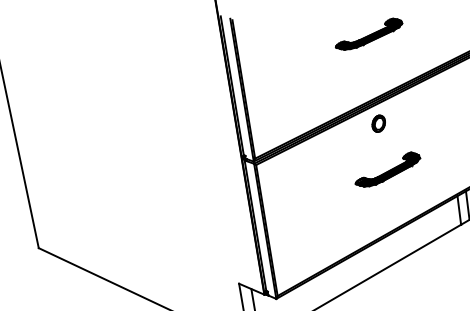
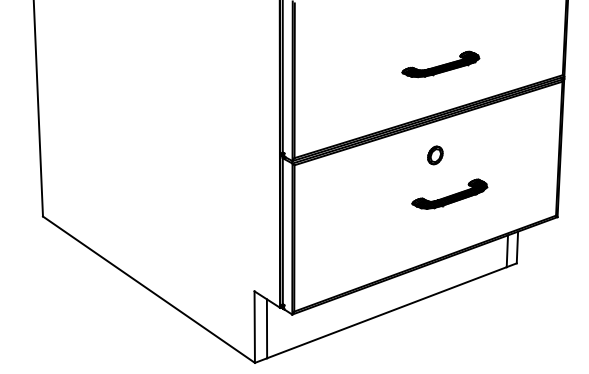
part: (368, 34) -> (440, 64), moved
part: (378, 123) -> (435, 155), moved
part: (387, 169) -> (449, 193), moved

